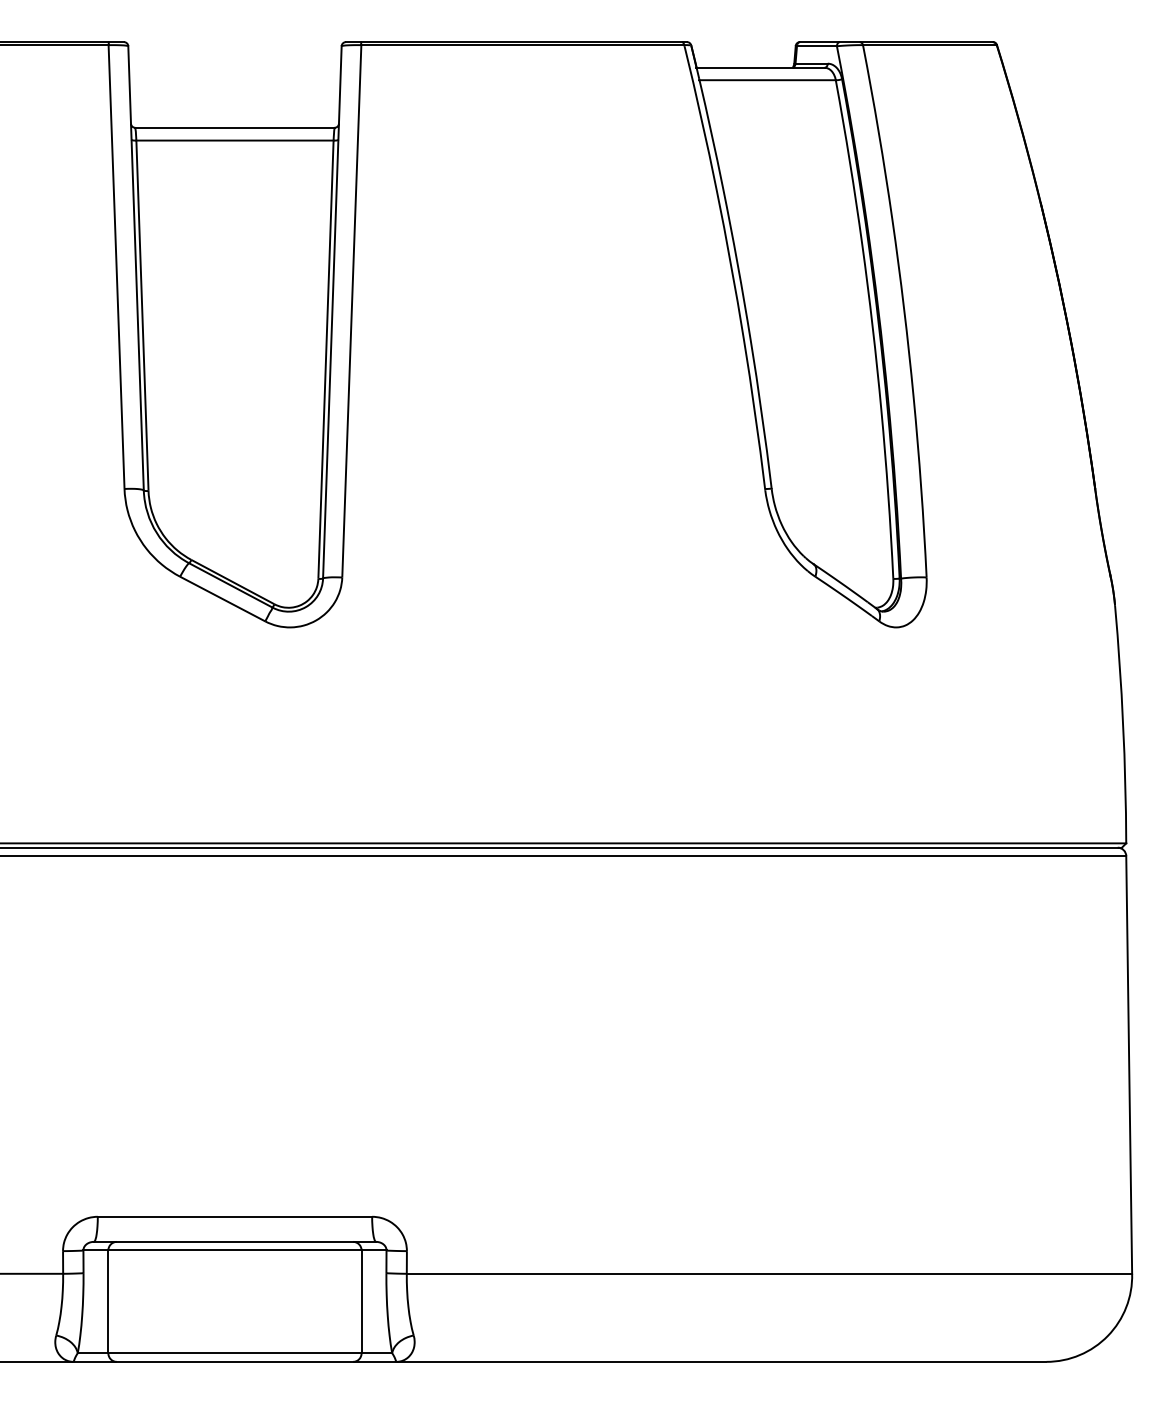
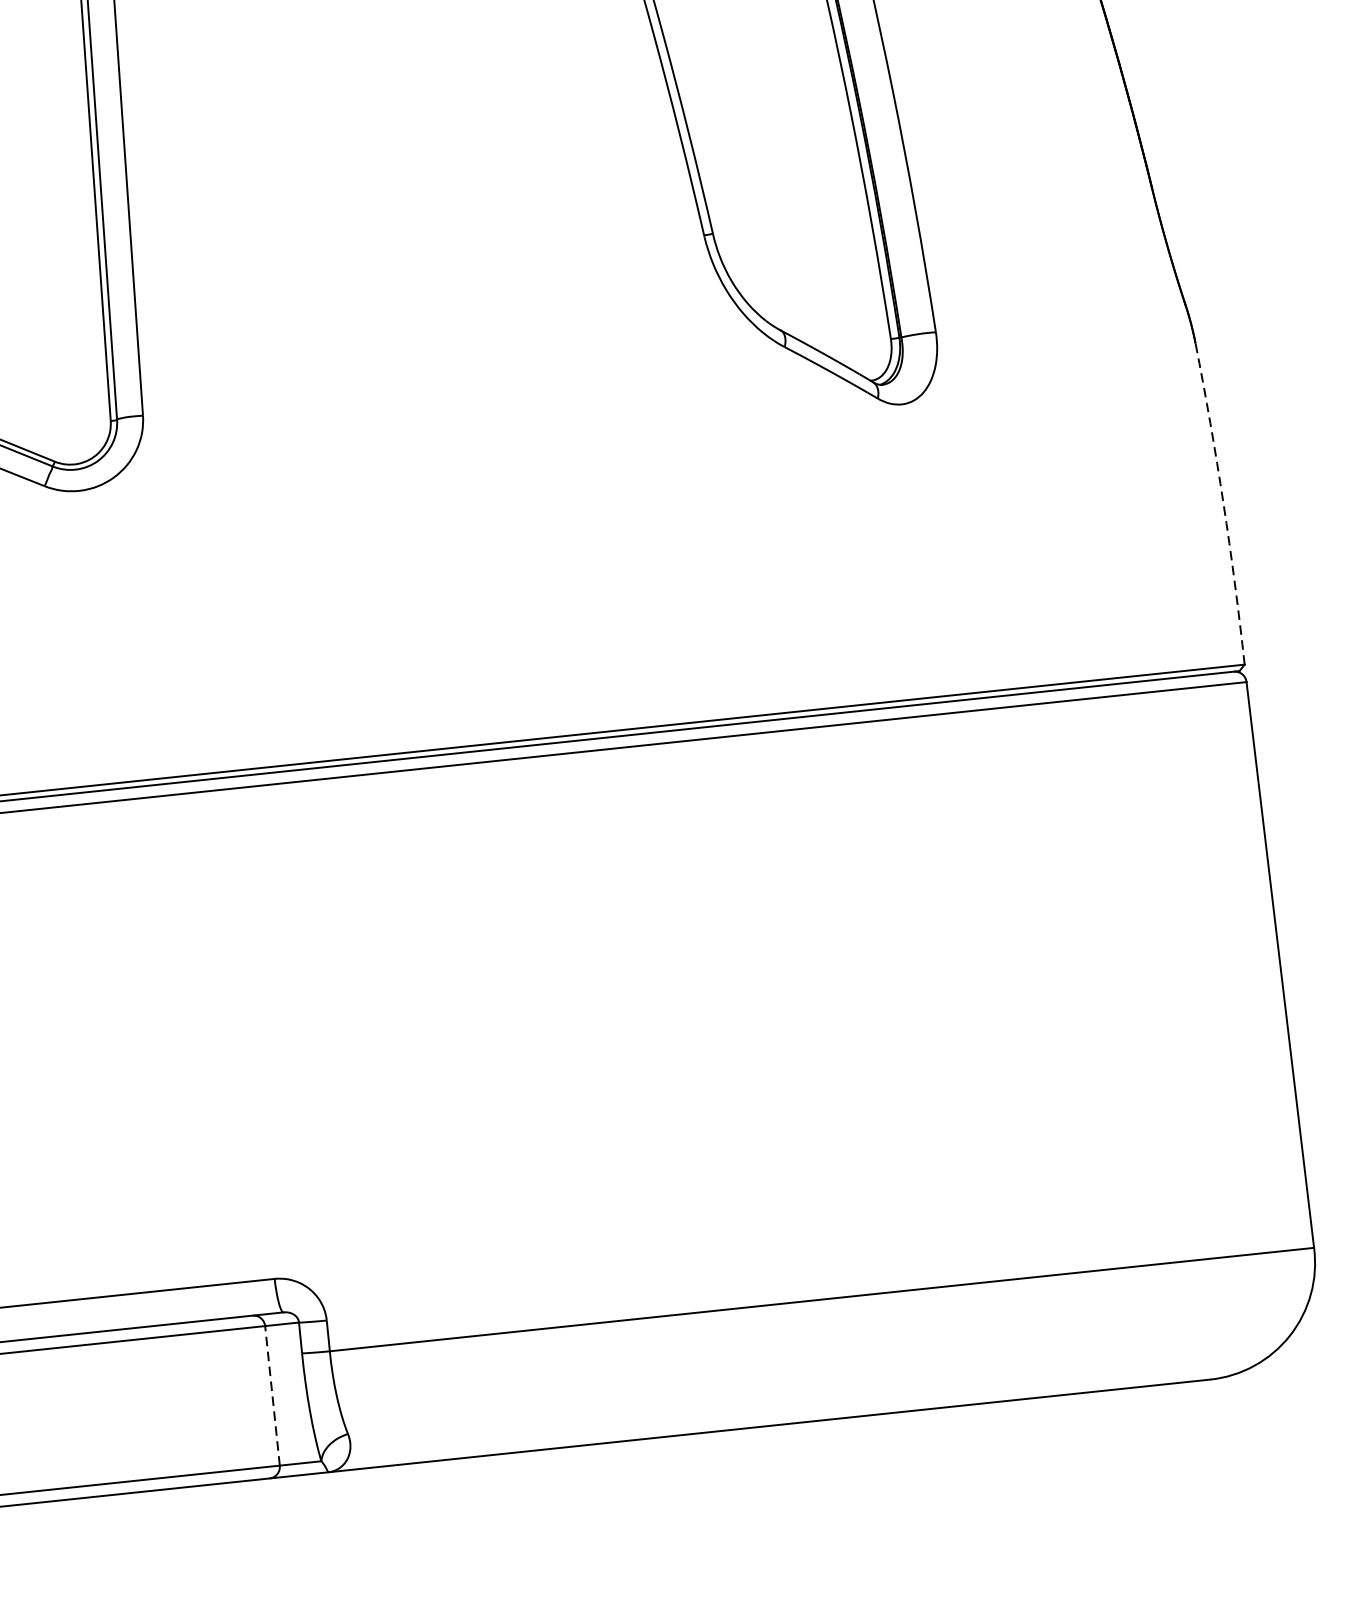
arc: (1123, 724) -> (1224, 503), solid -> dashed
line: (361, 1301) -> (272, 1395), solid -> dashed

